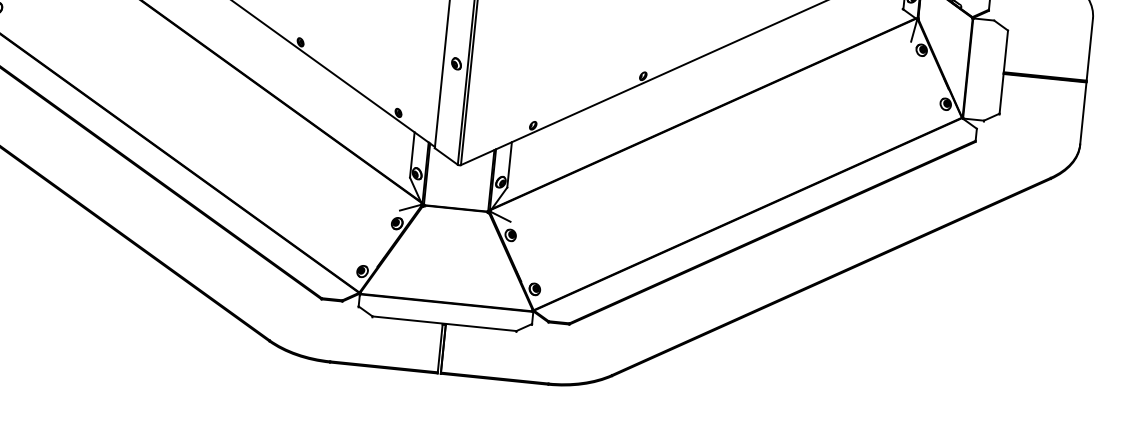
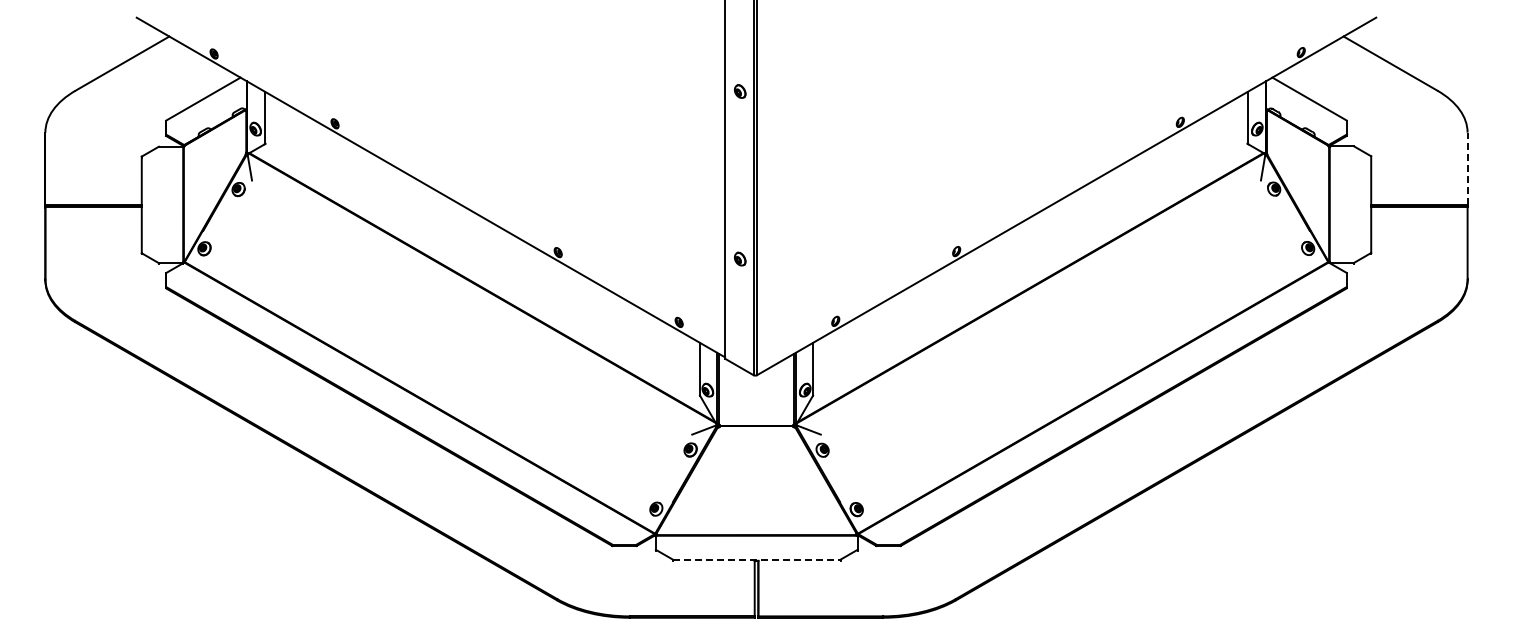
line: (1089, 49) -> (1467, 168), solid -> dashed
line: (444, 323) -> (756, 559), solid -> dashed

